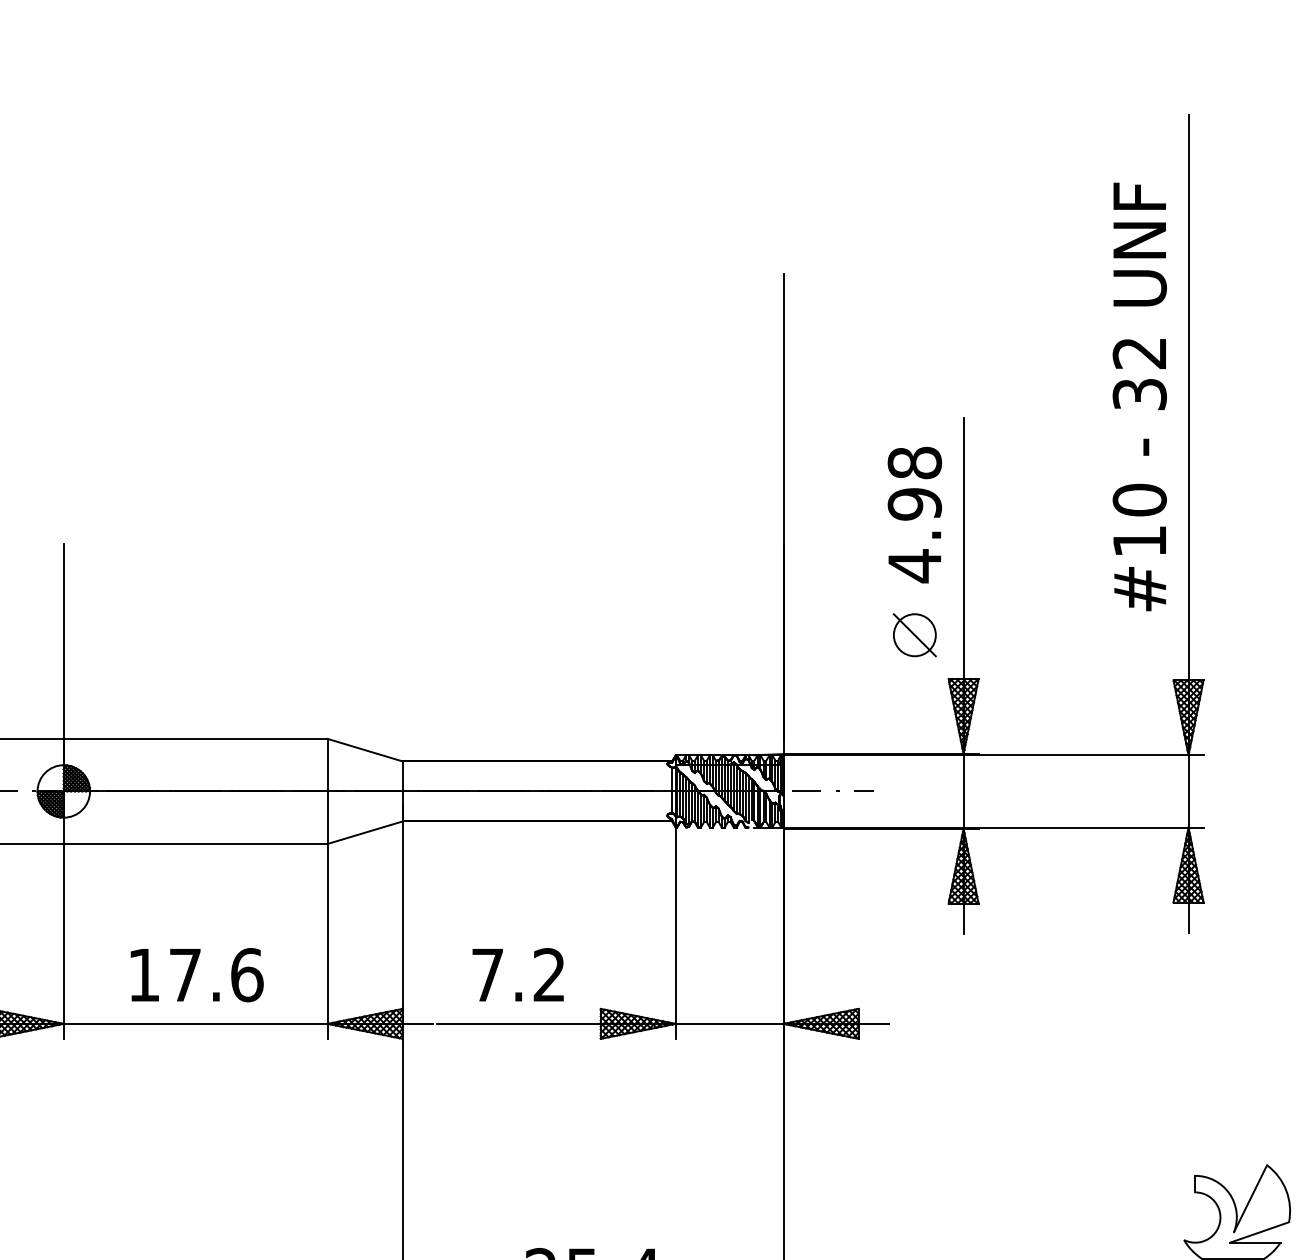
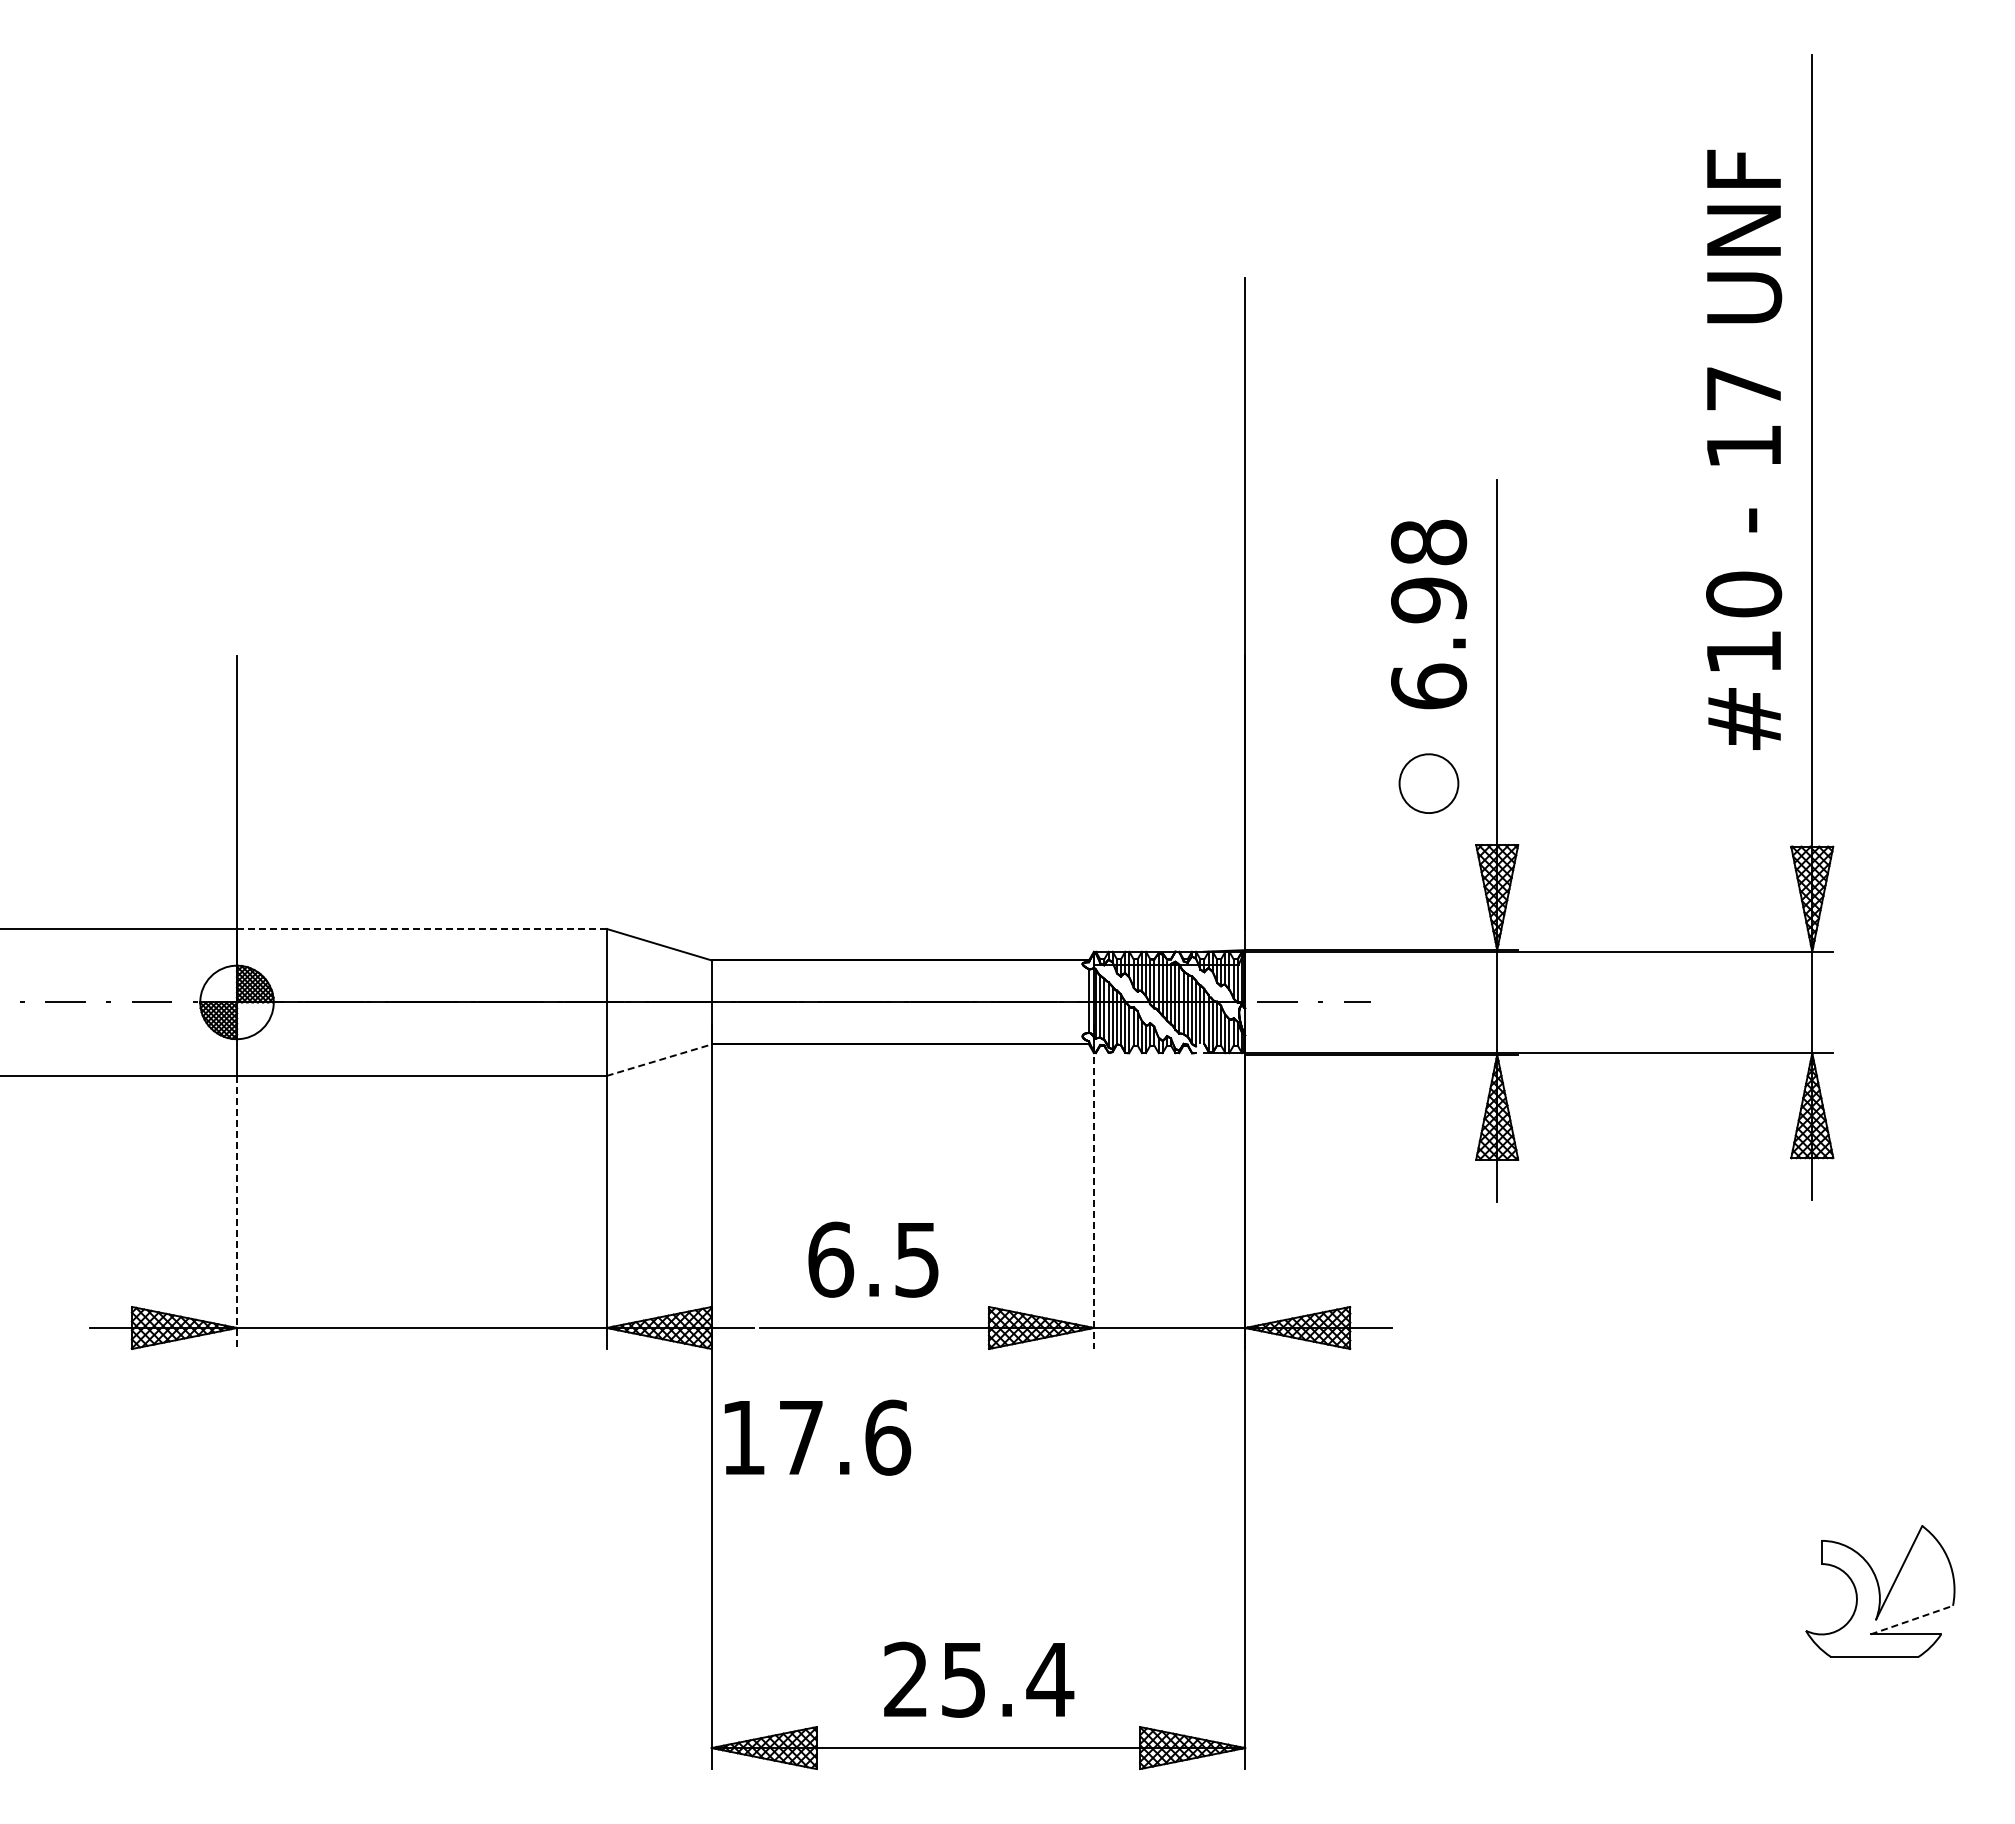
text: (1140, 373) -> (1744, 417), 32 -> 17
text: (915, 566) -> (1429, 687), 4.98 -> 6.98
line: (914, 635) -> (1428, 783), removed
line: (195, 738) -> (421, 928), solid -> dashed
line: (365, 832) -> (659, 1060), solid -> dashed
line: (675, 922) -> (1093, 1186), solid -> dashed
line: (64, 941) -> (237, 1212), solid -> dashed
text: (196, 974) -> (817, 1437), moved
text: (518, 974) -> (873, 1259), 7.2 -> 6.5
line: (1259, 1232) -> (1911, 1620), solid -> dashed

